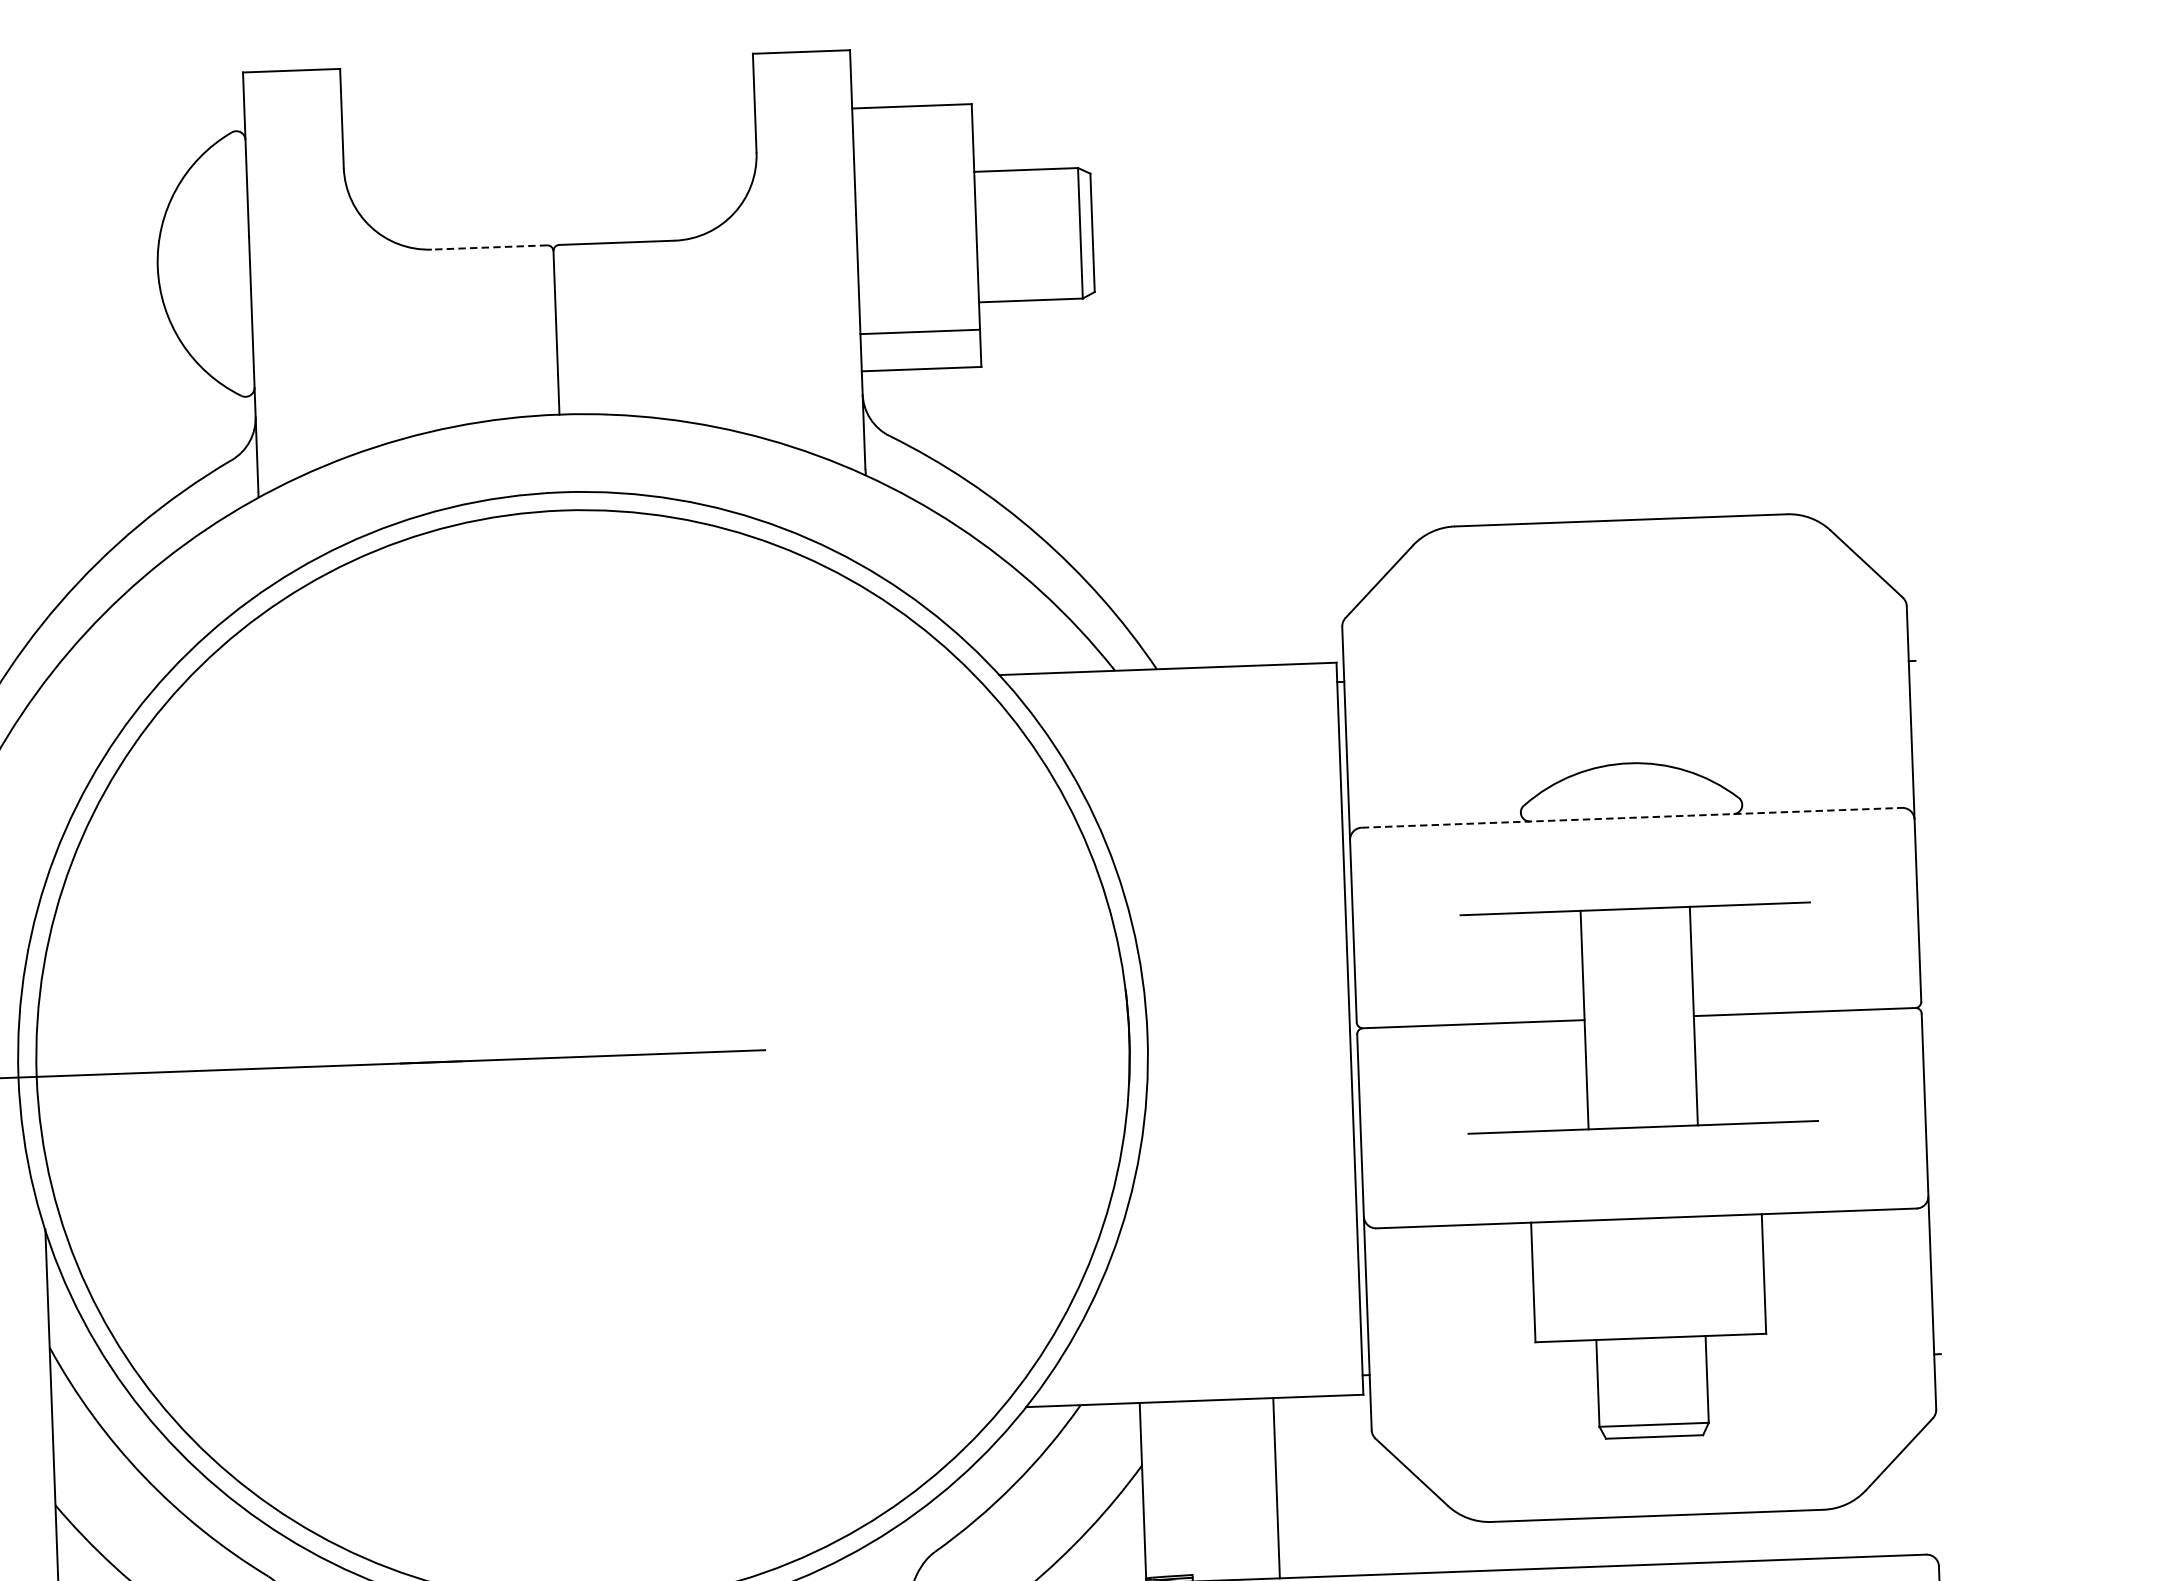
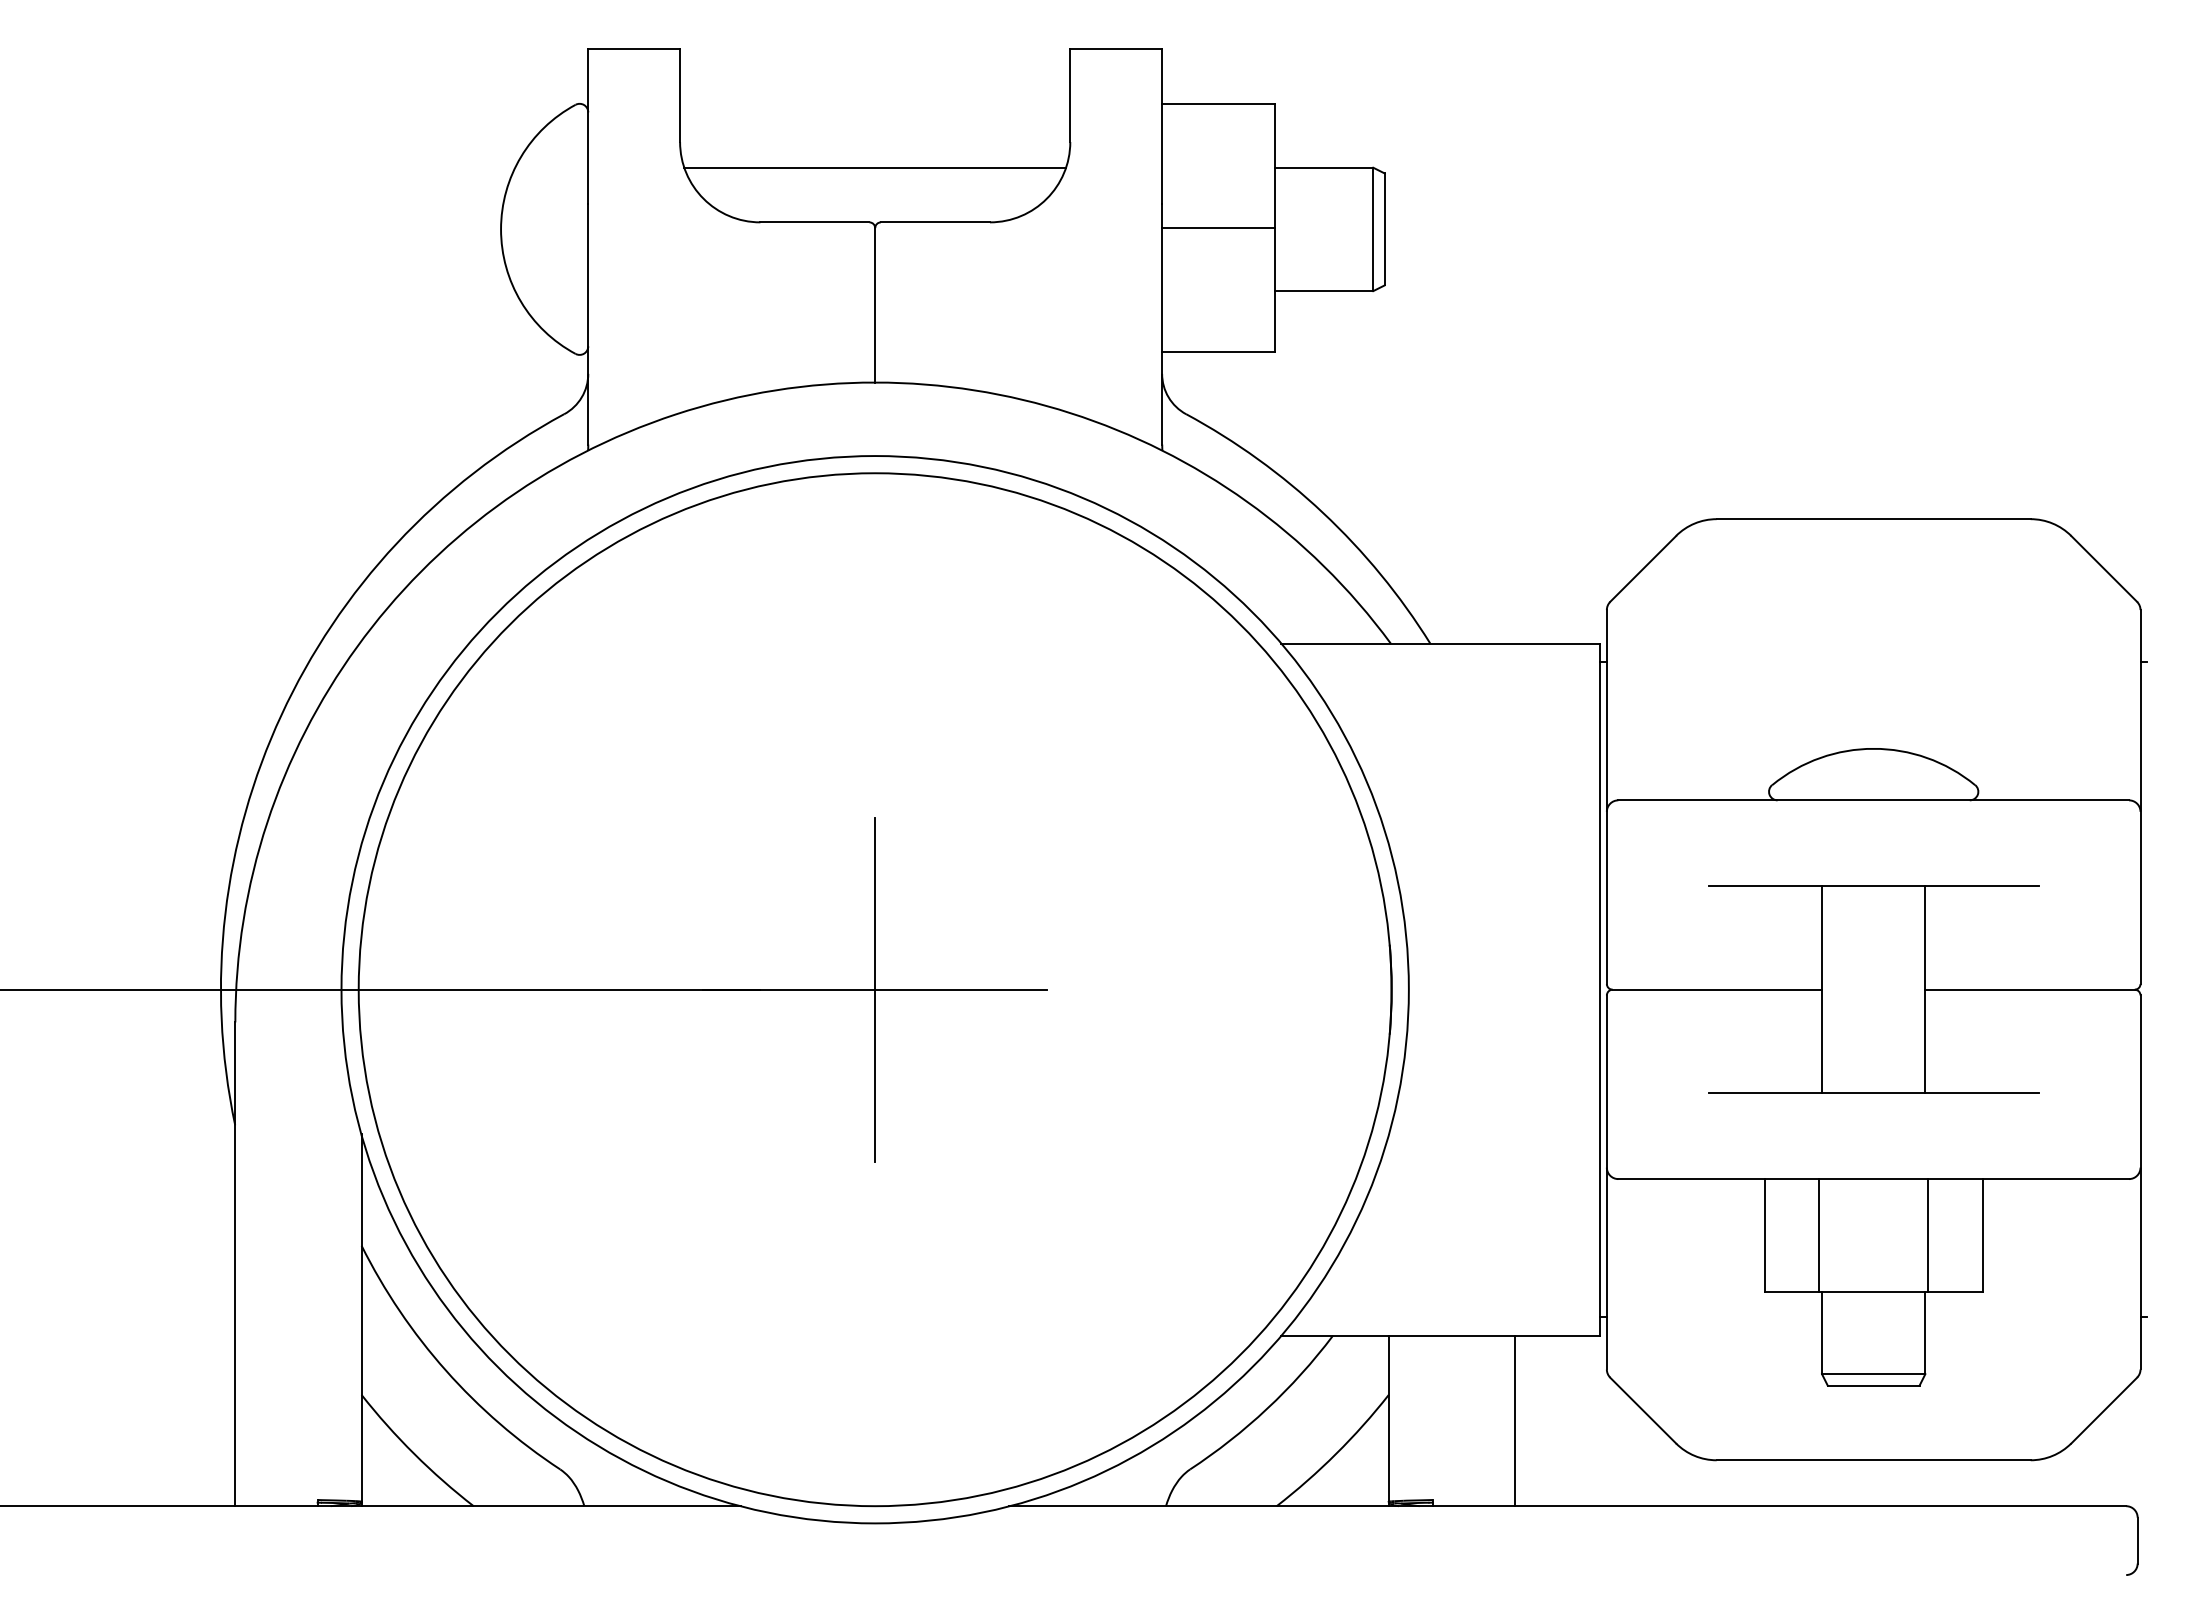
line: (551, 187) -> (875, 167), added
line: (489, 247) -> (814, 222), dashed -> solid
line: (920, 332) -> (1218, 228), moved
line: (1632, 817) -> (1874, 800), dashed -> solid
line: (583, 1056) -> (875, 989), added
line: (1706, 1275) -> (1928, 1235), added
line: (1591, 1280) -> (1819, 1235), added

